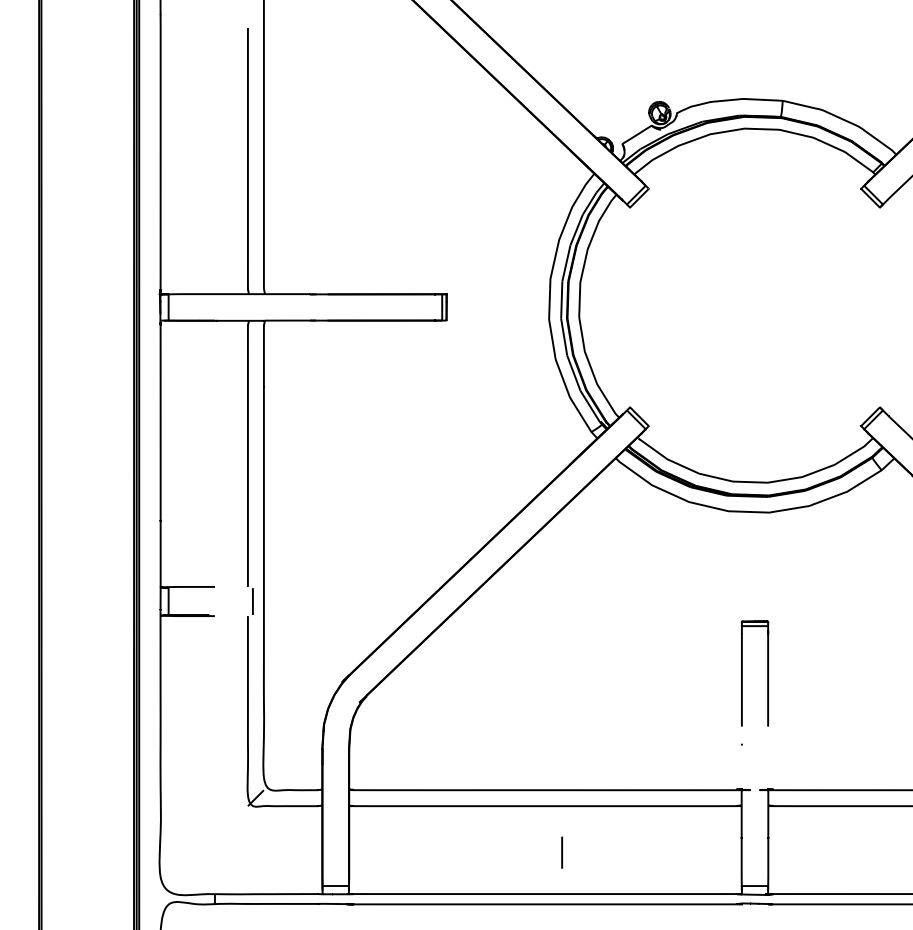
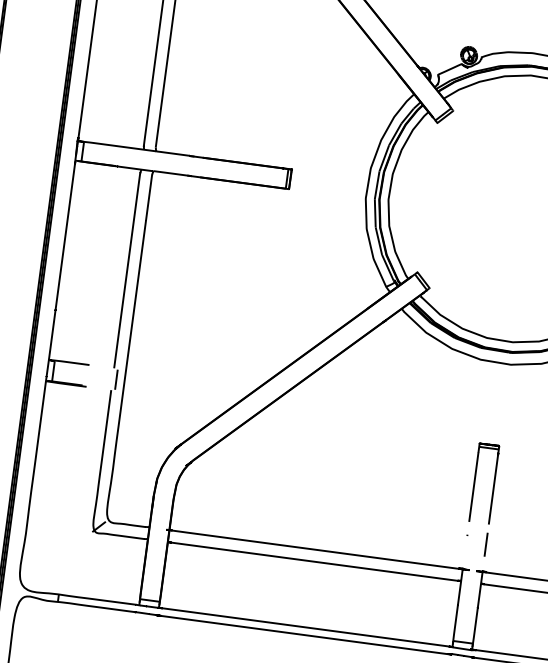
line: (561, 852) -> (485, 544), moved

